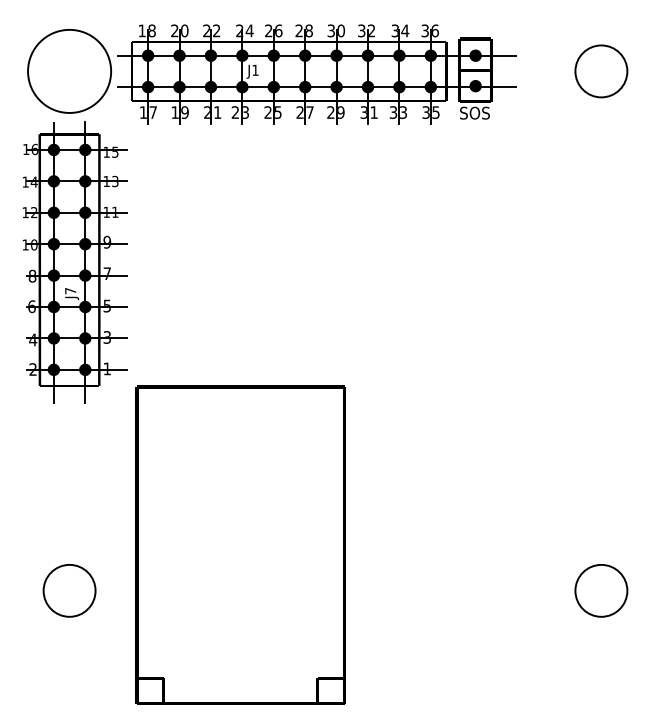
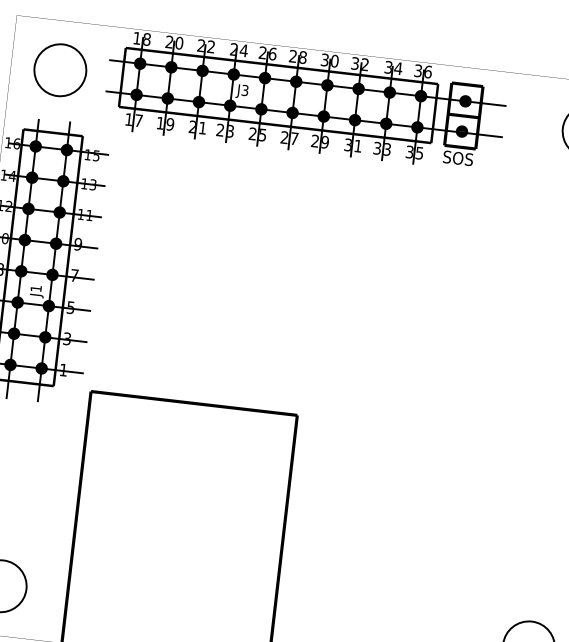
text: (255, 69) -> (245, 89), J1 -> J3
circle: (69, 71) -> (60, 70), size x0.62
text: (70, 291) -> (35, 288), J7 -> J1

